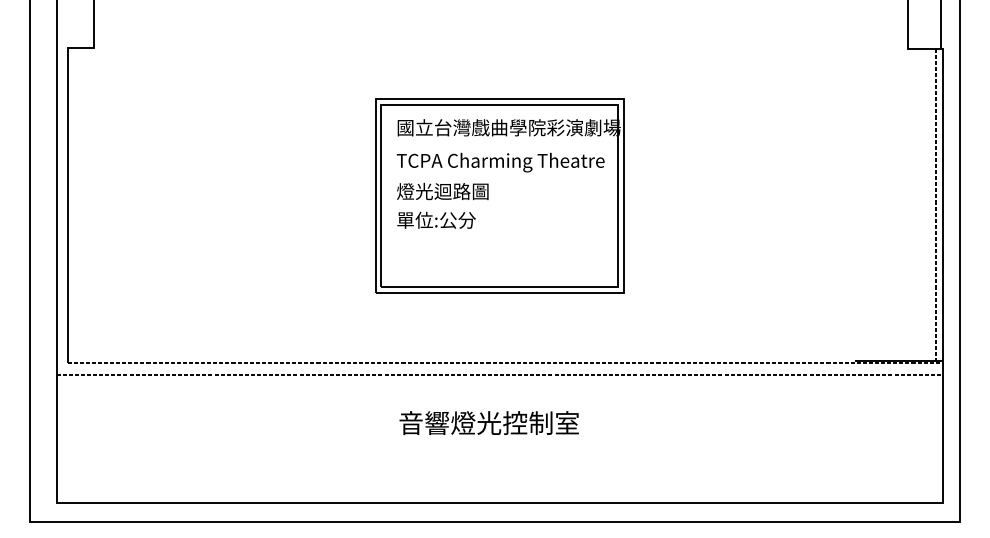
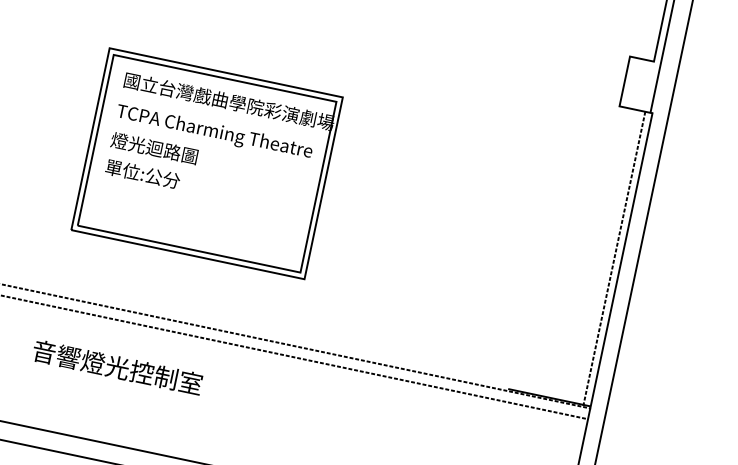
text: (488, 422) -> (116, 366), moved

